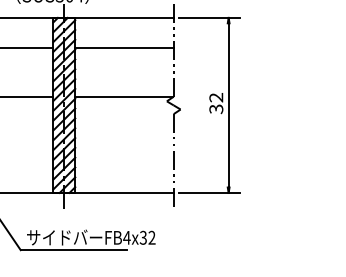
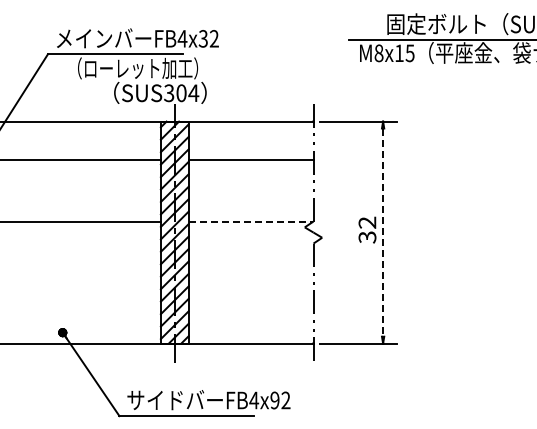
line: (124, 97) -> (250, 222), solid -> dashed
line: (228, 106) -> (383, 233), solid -> dashed
text: (143, 237) -> (274, 400), FB4x32 -> FB4x92

